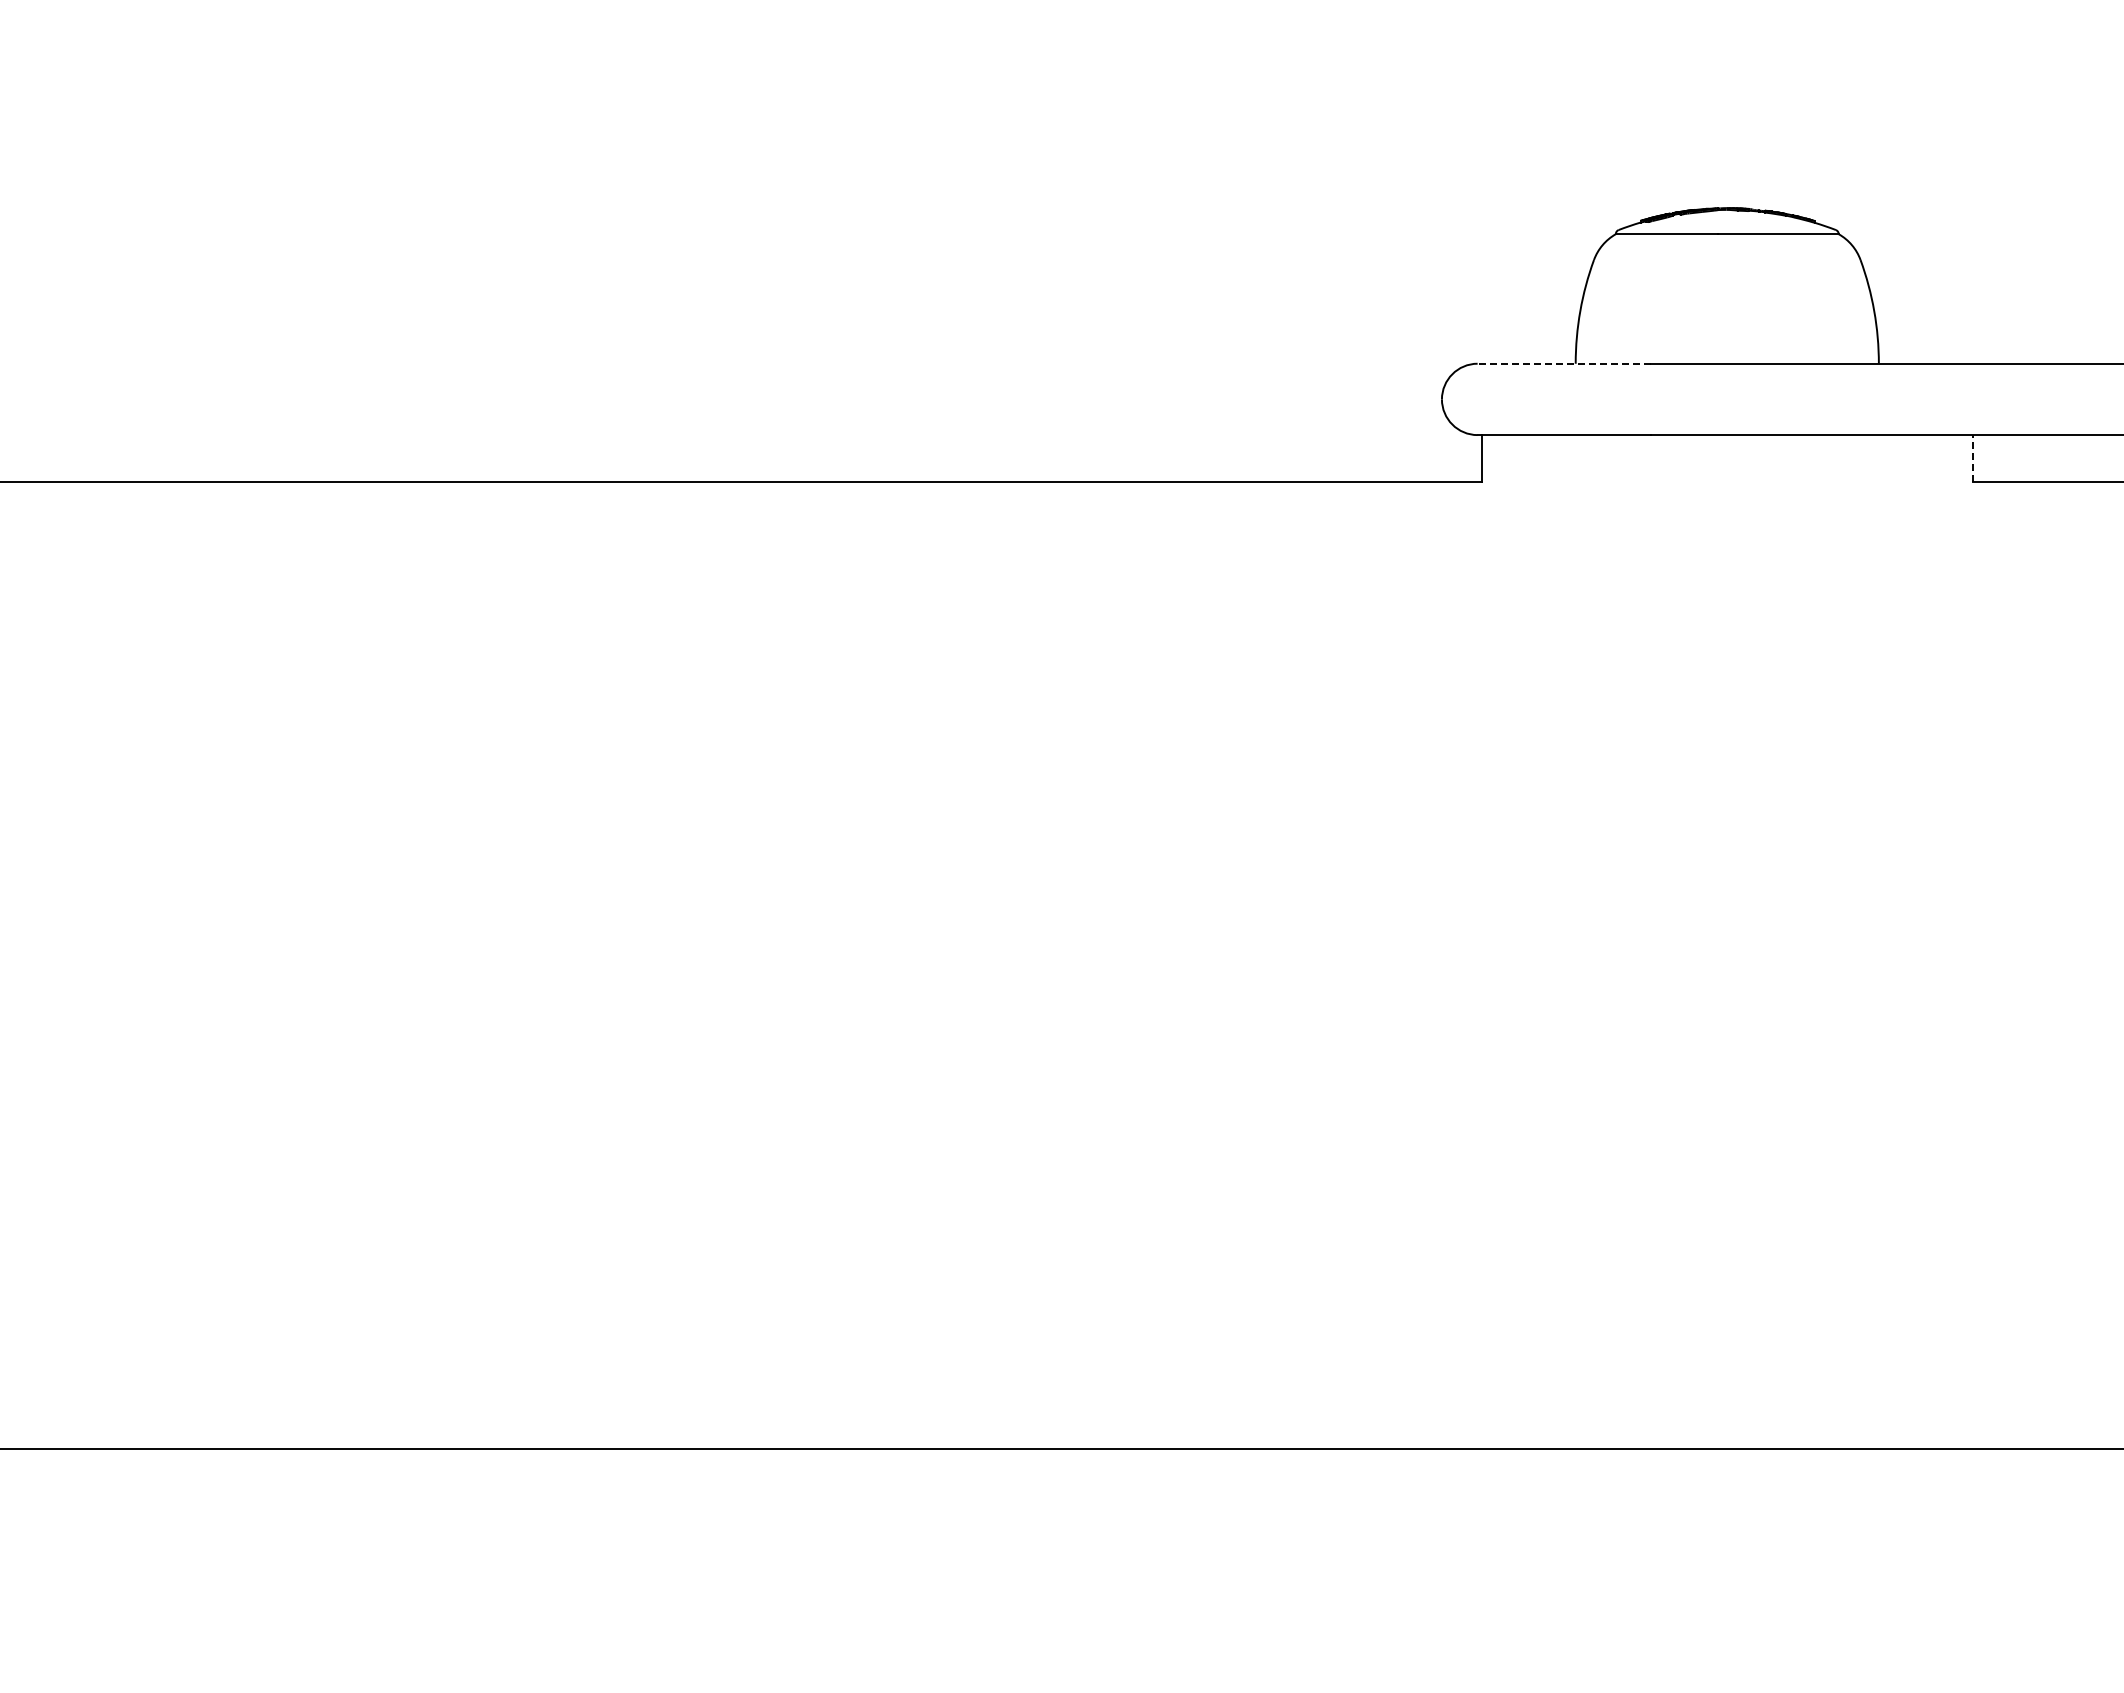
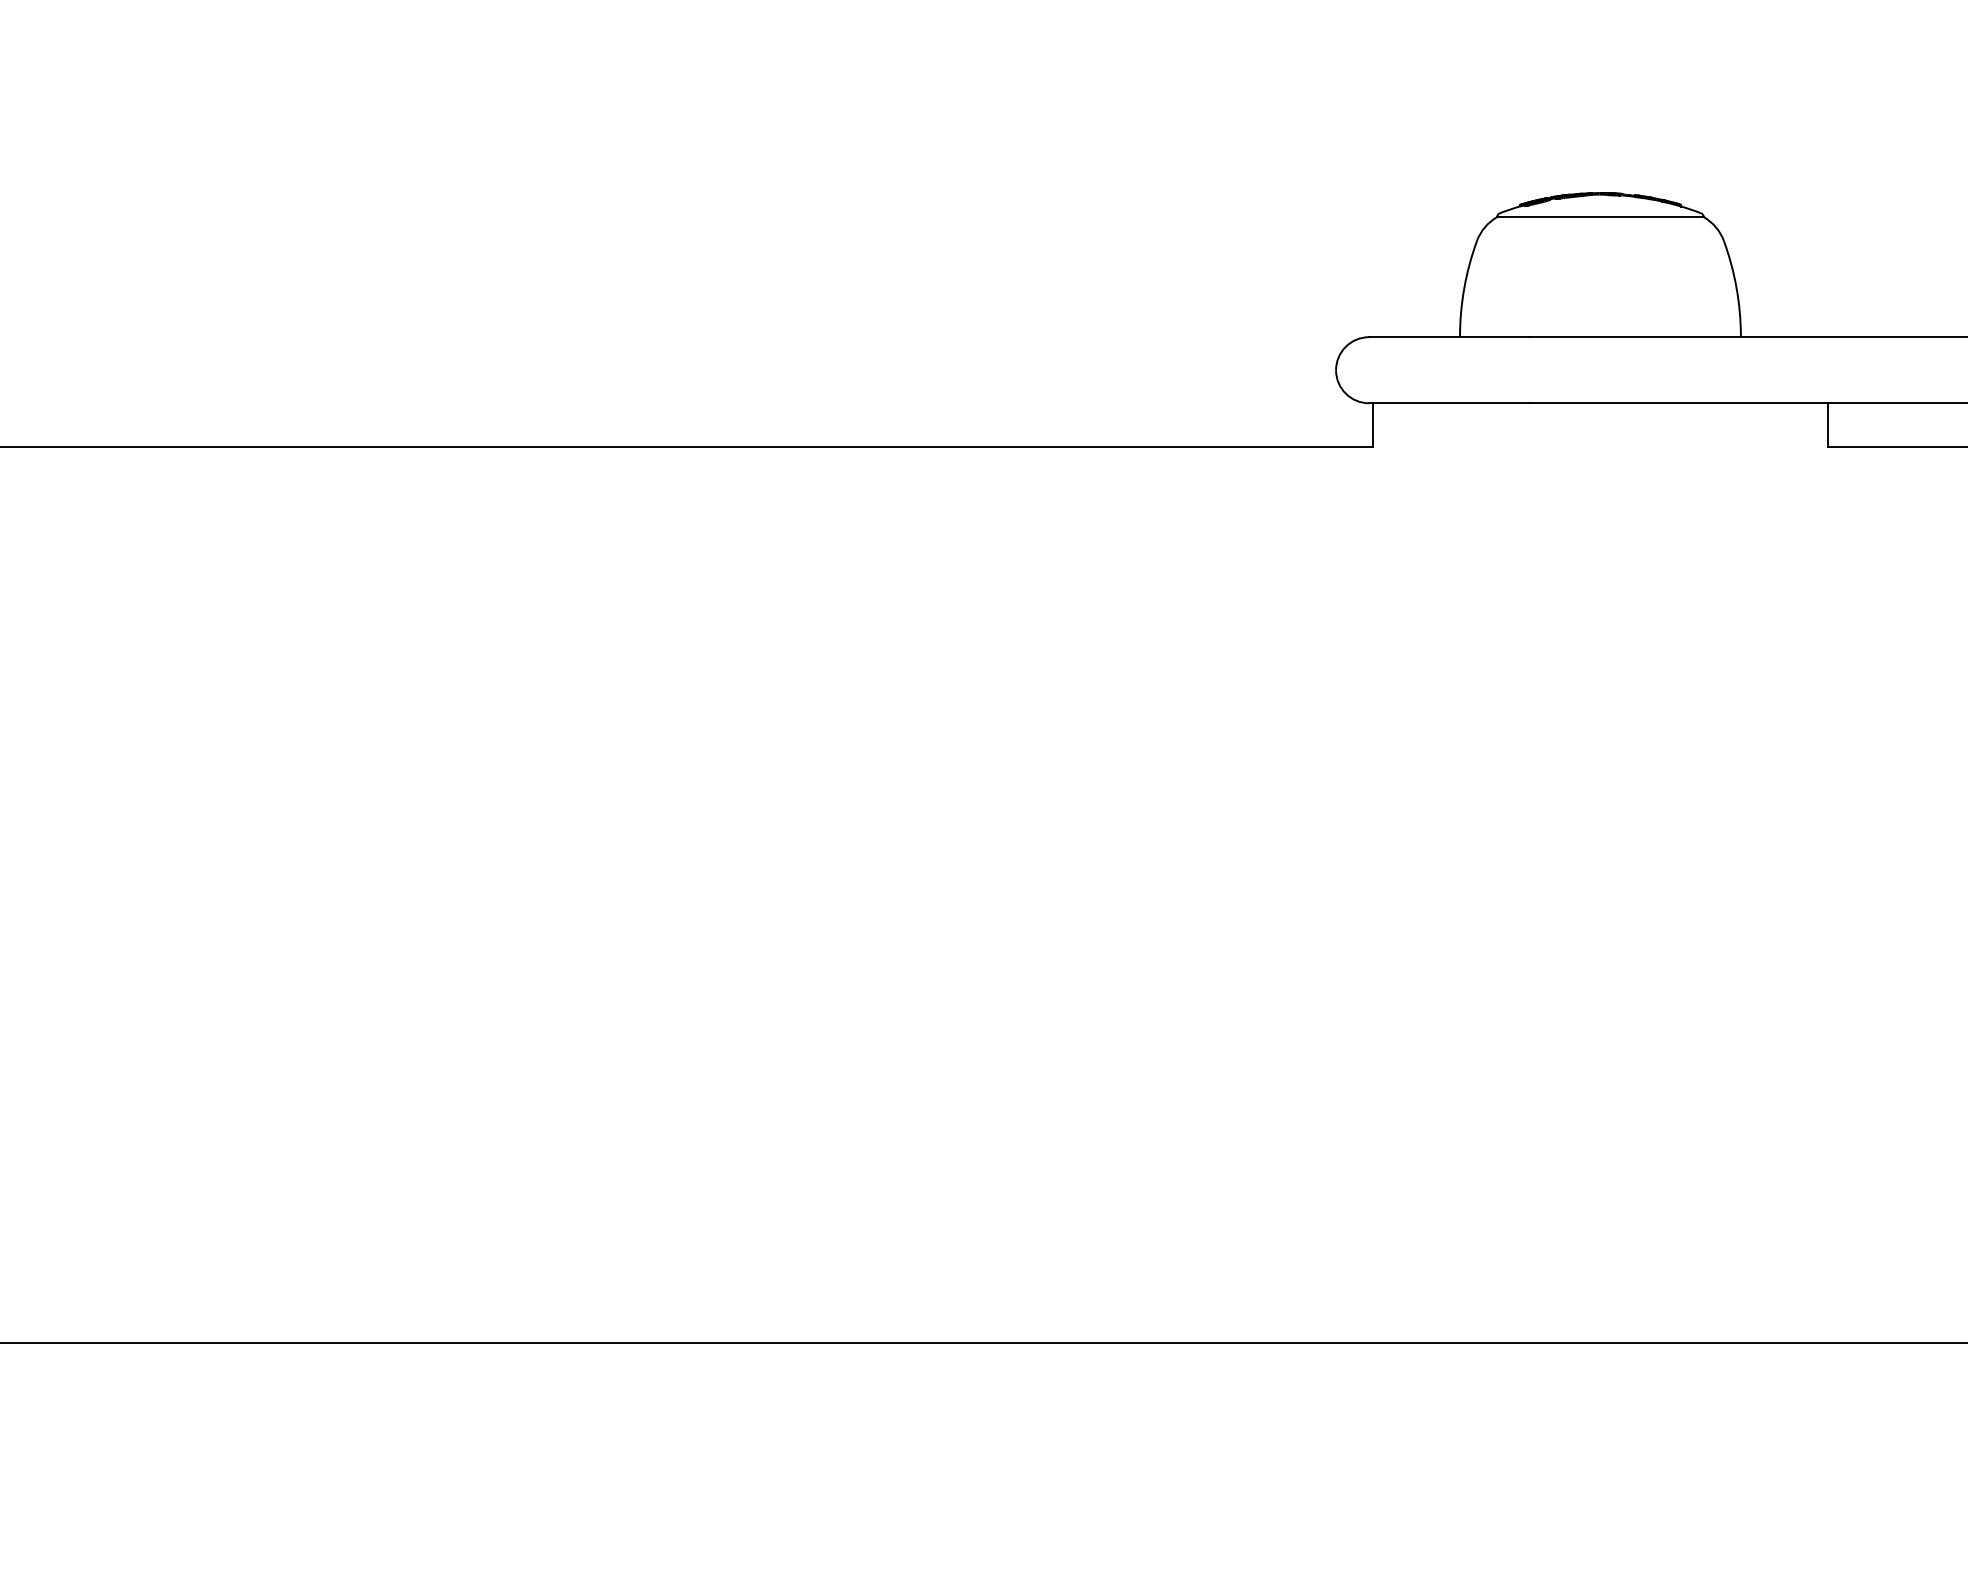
line: (1563, 363) -> (1448, 336), dashed -> solid
line: (1972, 457) -> (1827, 424), dashed -> solid

